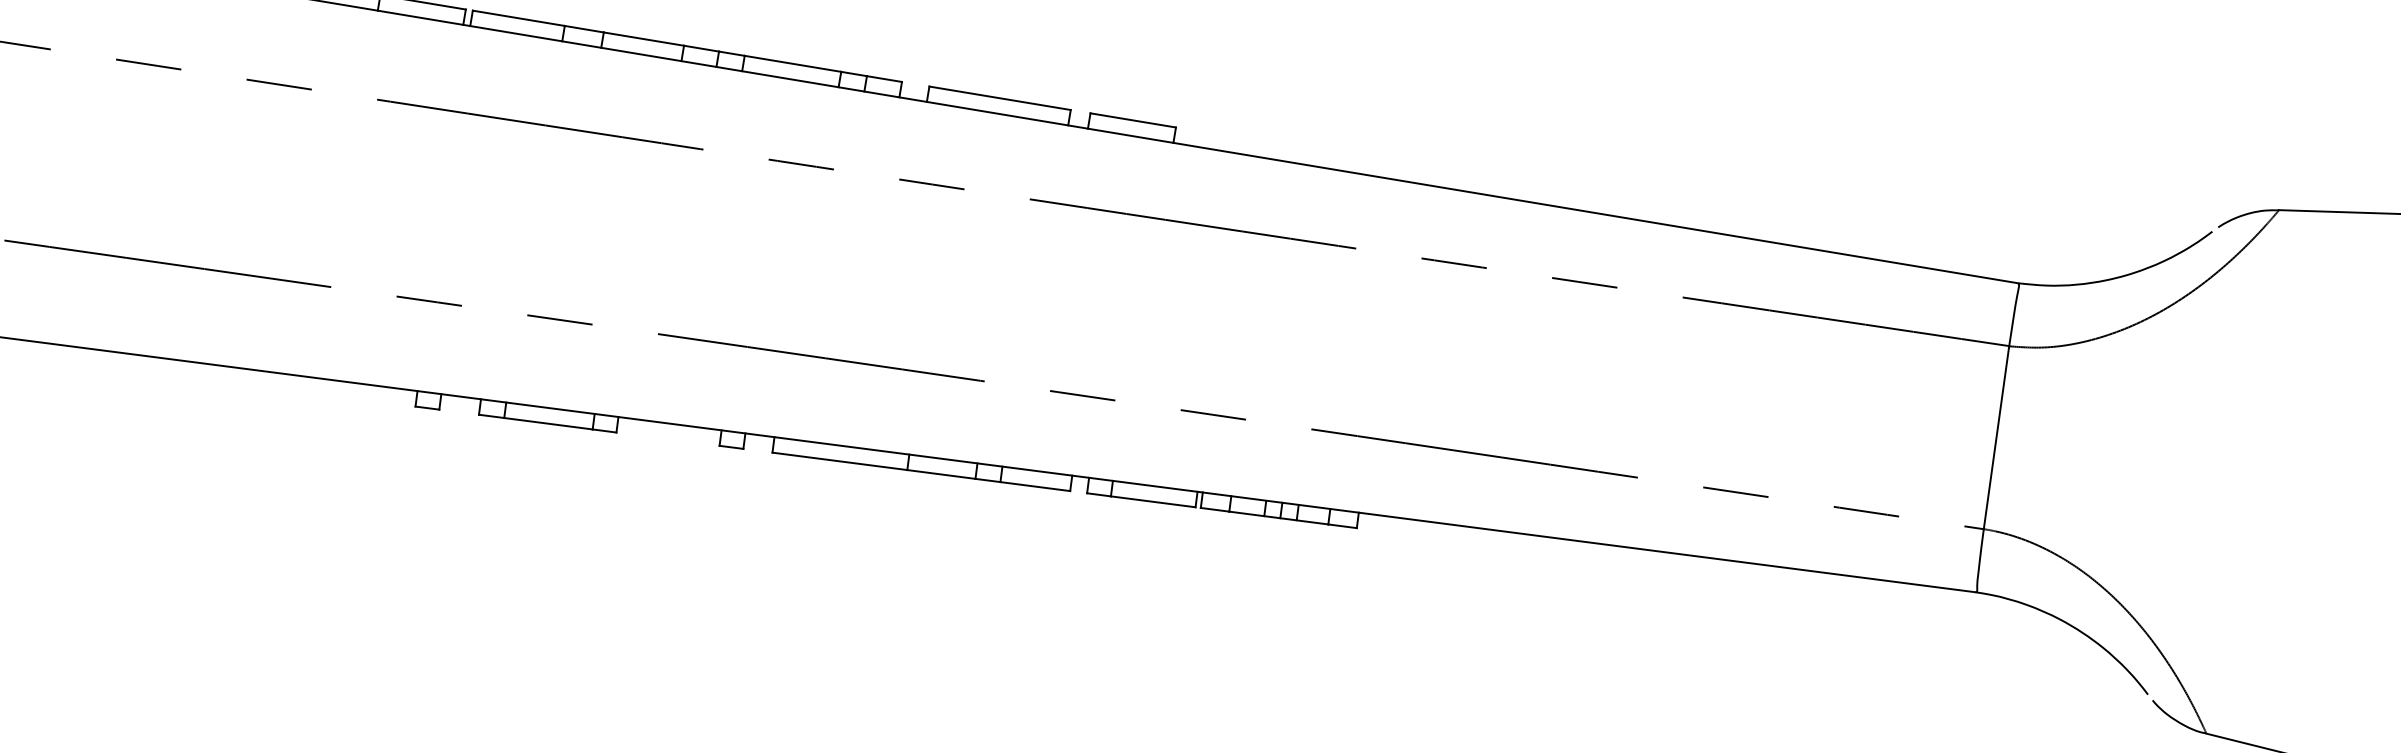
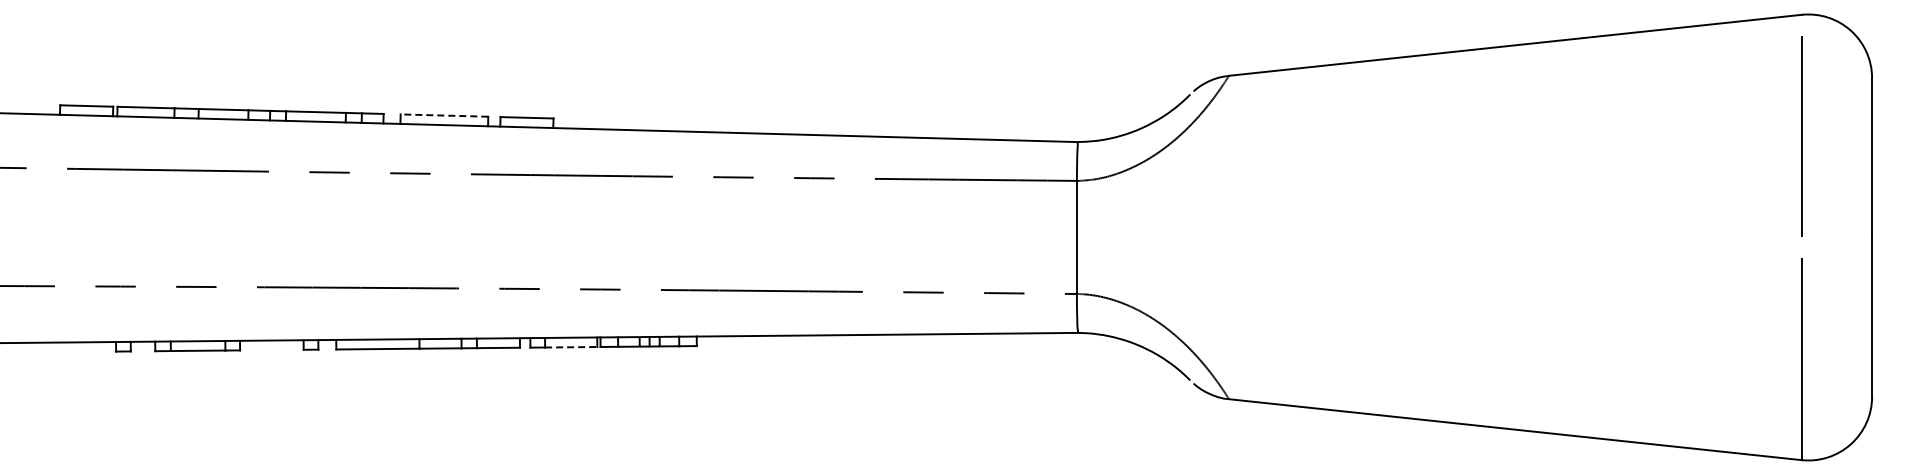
line: (1000, 98) -> (444, 115), solid -> dashed
line: (1153, 502) -> (571, 347), solid -> dashed

